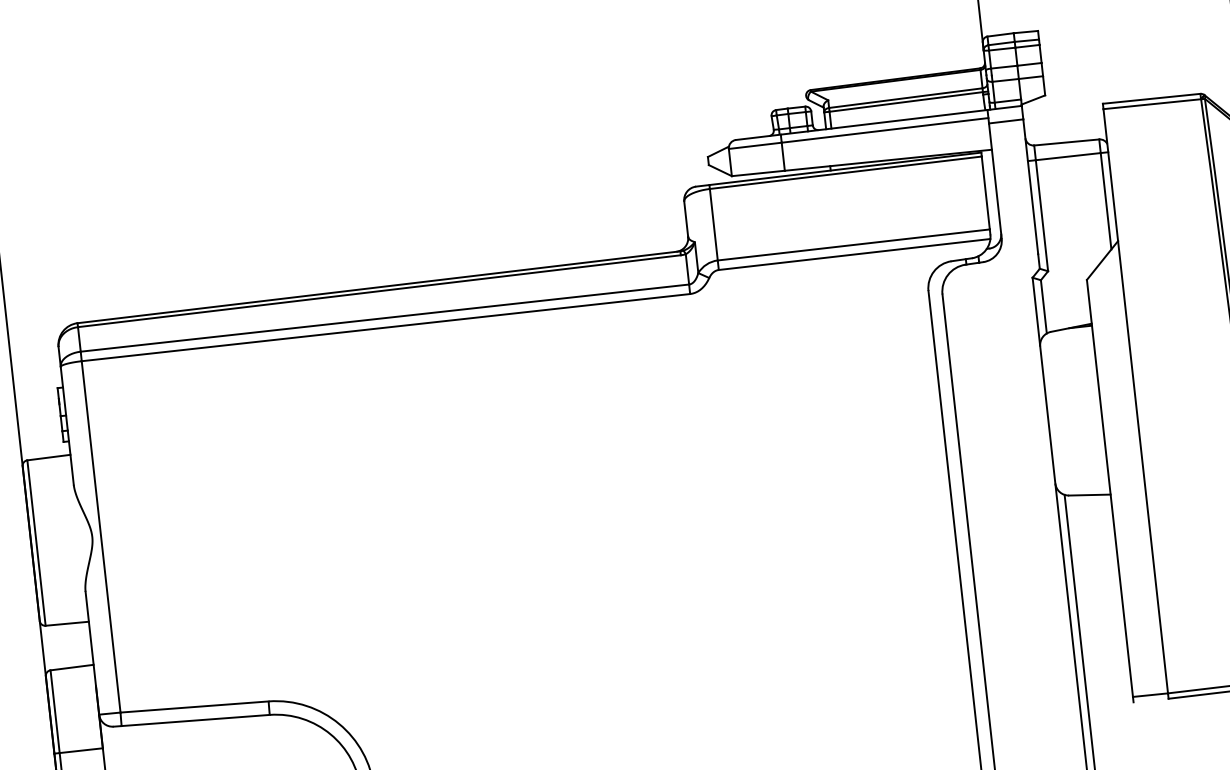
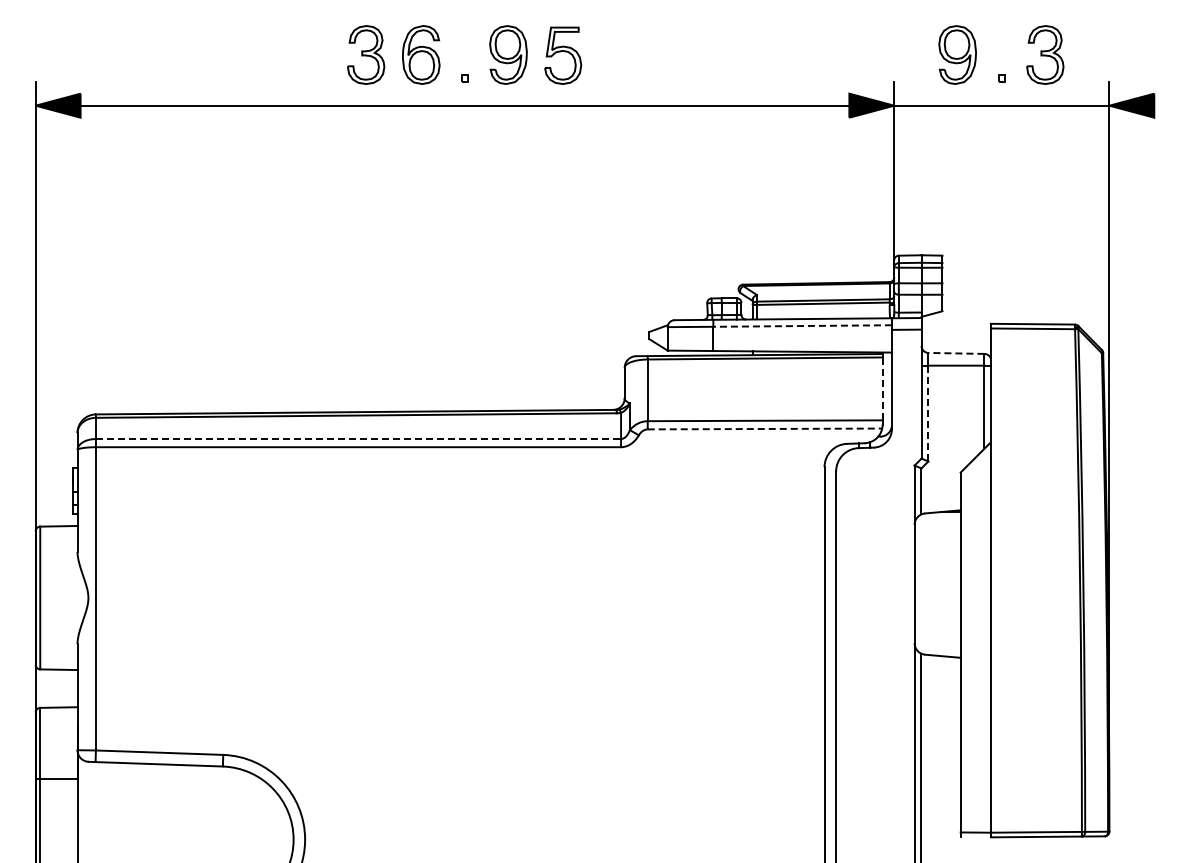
line: (884, 130) -> (802, 326), solid -> dashed
line: (1065, 142) -> (955, 353), solid -> dashed
line: (985, 192) -> (882, 388), solid -> dashed
line: (1042, 215) -> (928, 413), solid -> dashed
line: (855, 253) -> (765, 428), solid -> dashed
line: (384, 318) -> (358, 439), solid -> dashed

